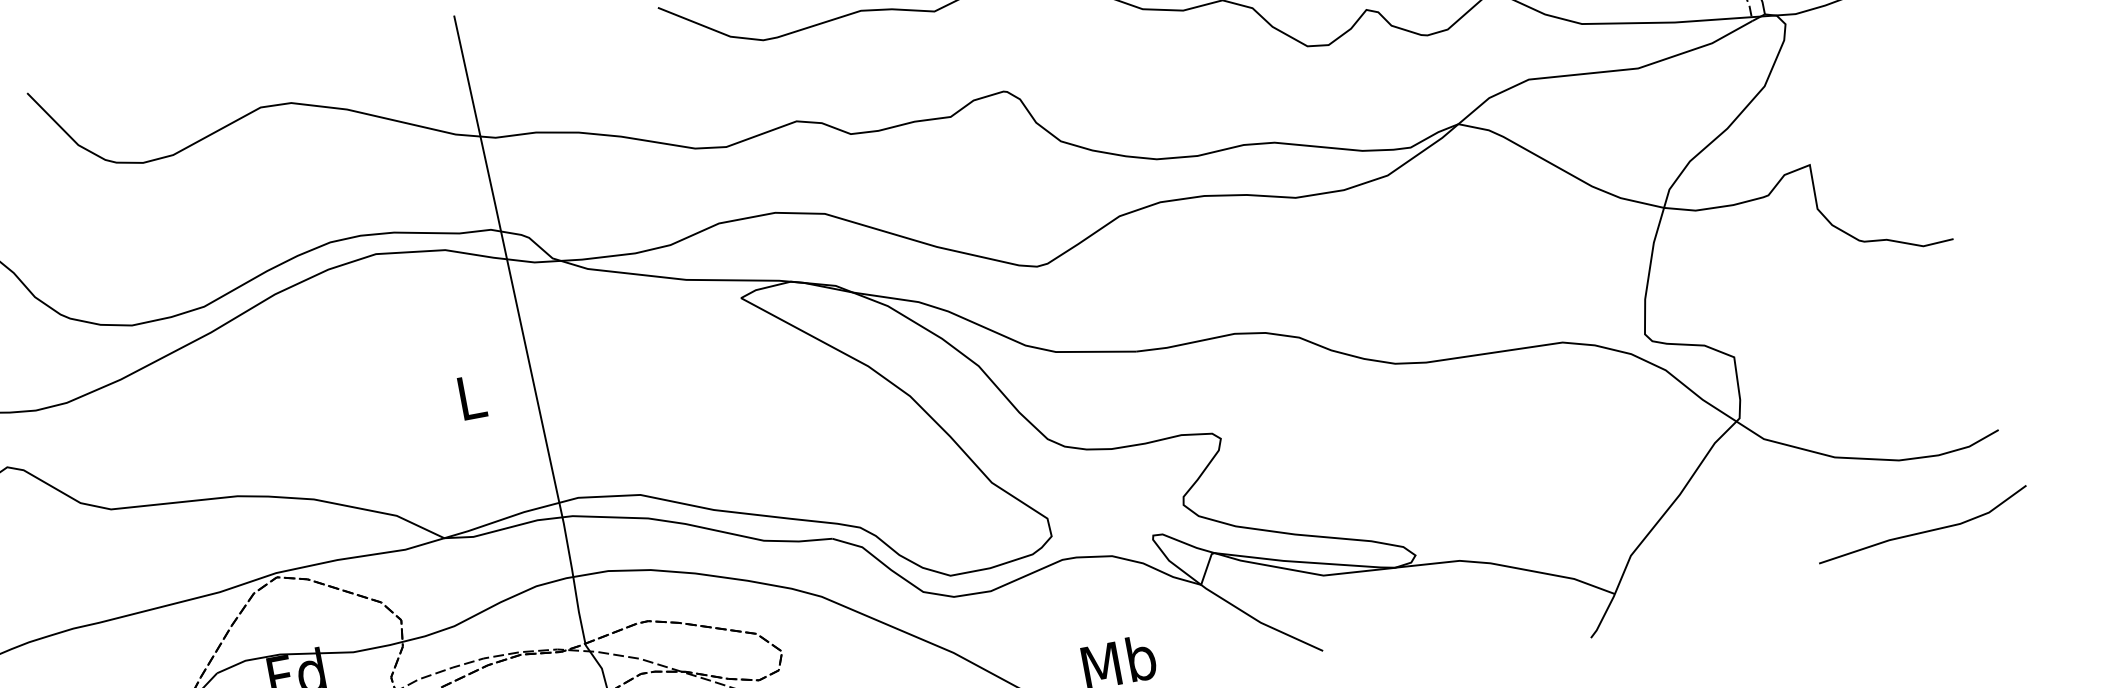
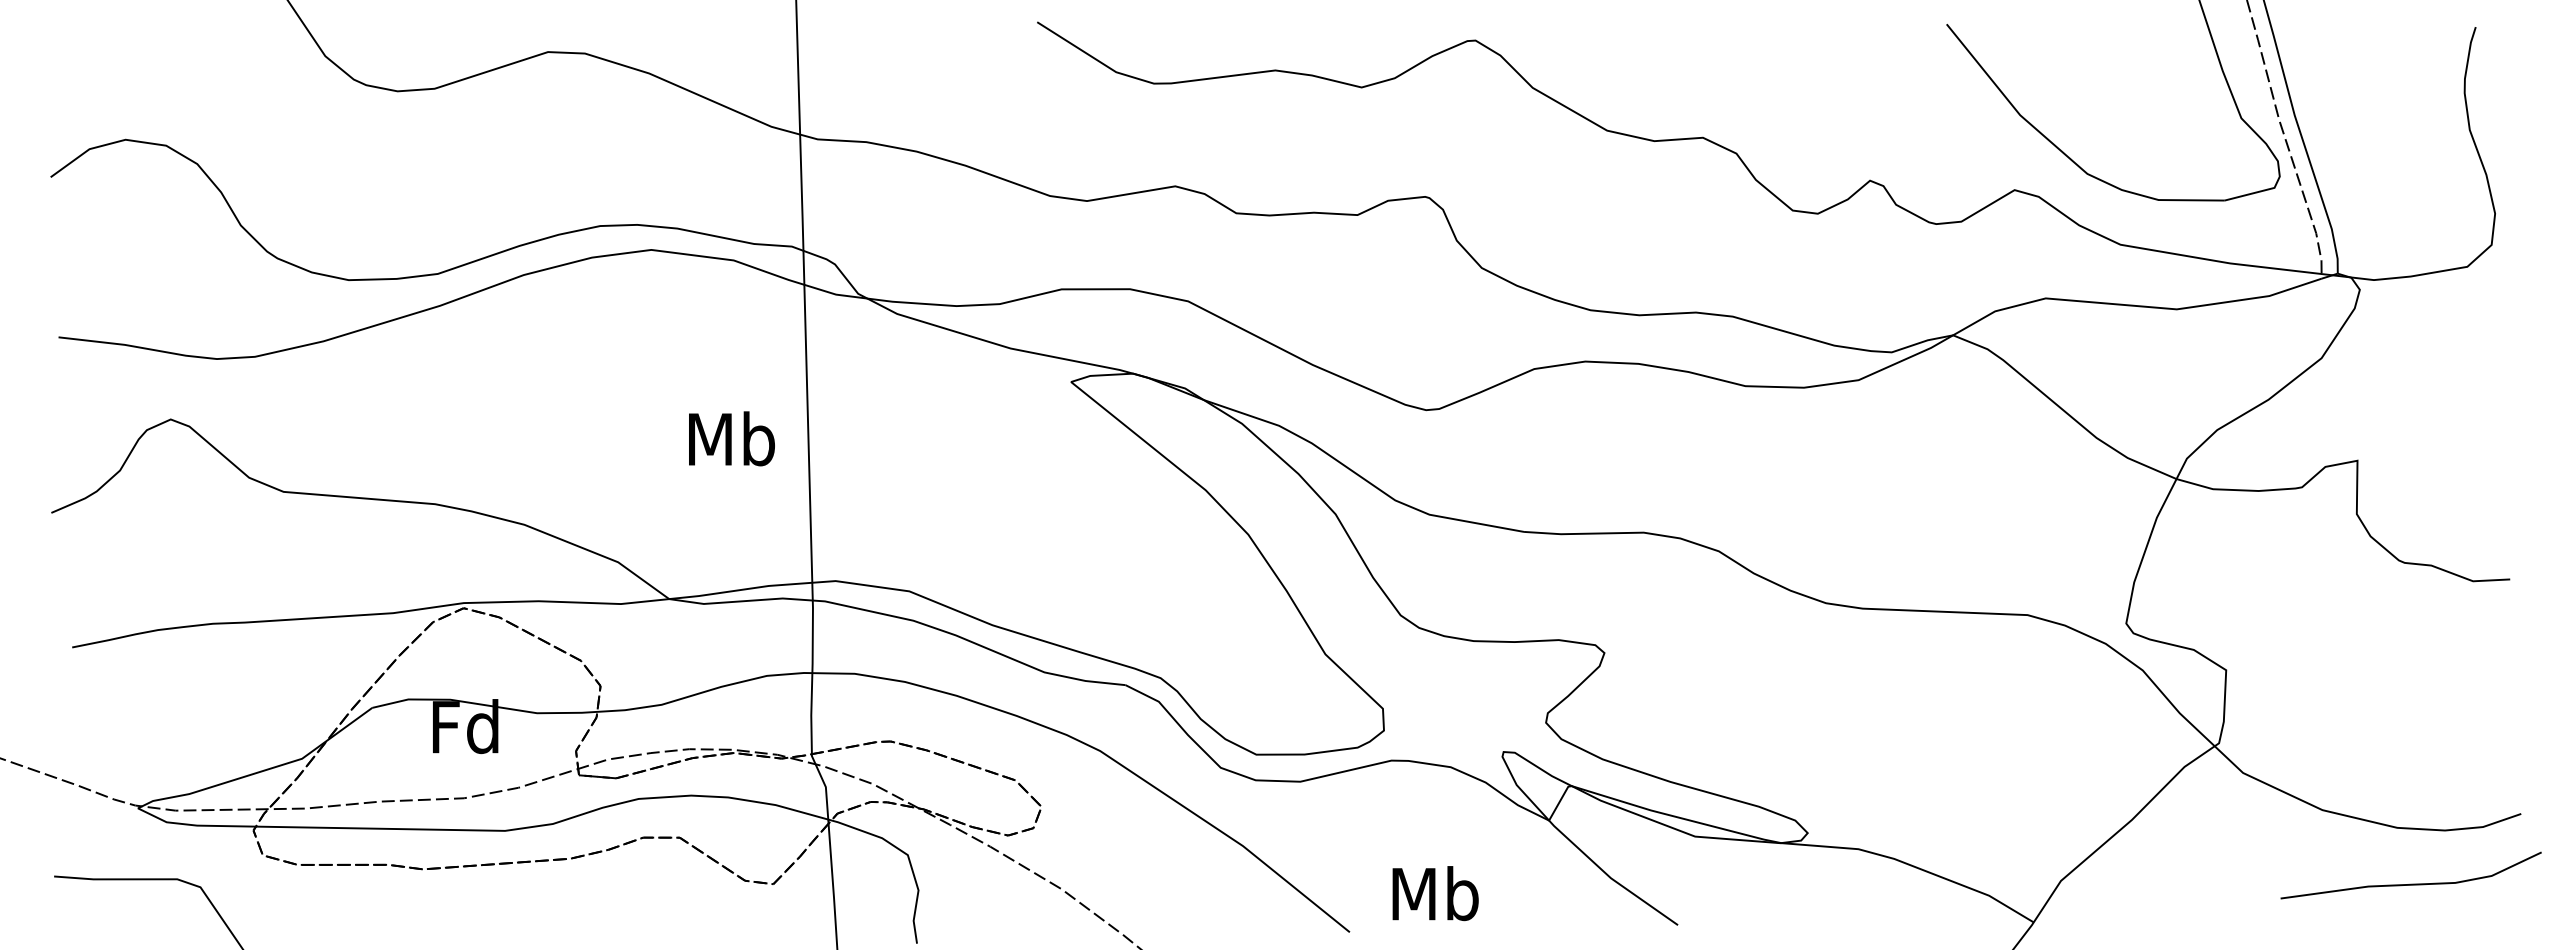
text: (470, 396) -> (731, 438), L -> Mb
line: (1923, 531) -> (2410, 883), moved

